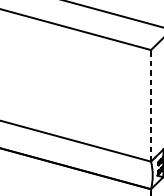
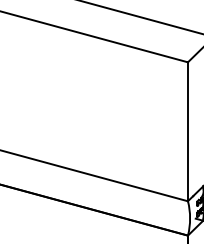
line: (150, 105) -> (187, 131), dashed -> solid

